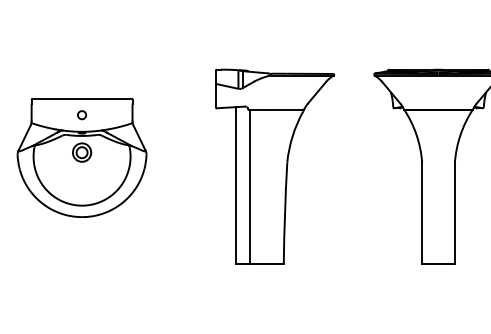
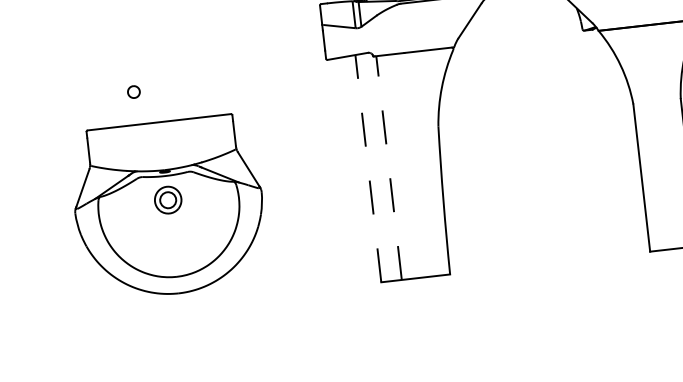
part: (81, 157) -> (168, 207), moved
line: (236, 185) -> (368, 168), solid -> dashed
line: (250, 186) -> (389, 167), solid -> dashed

